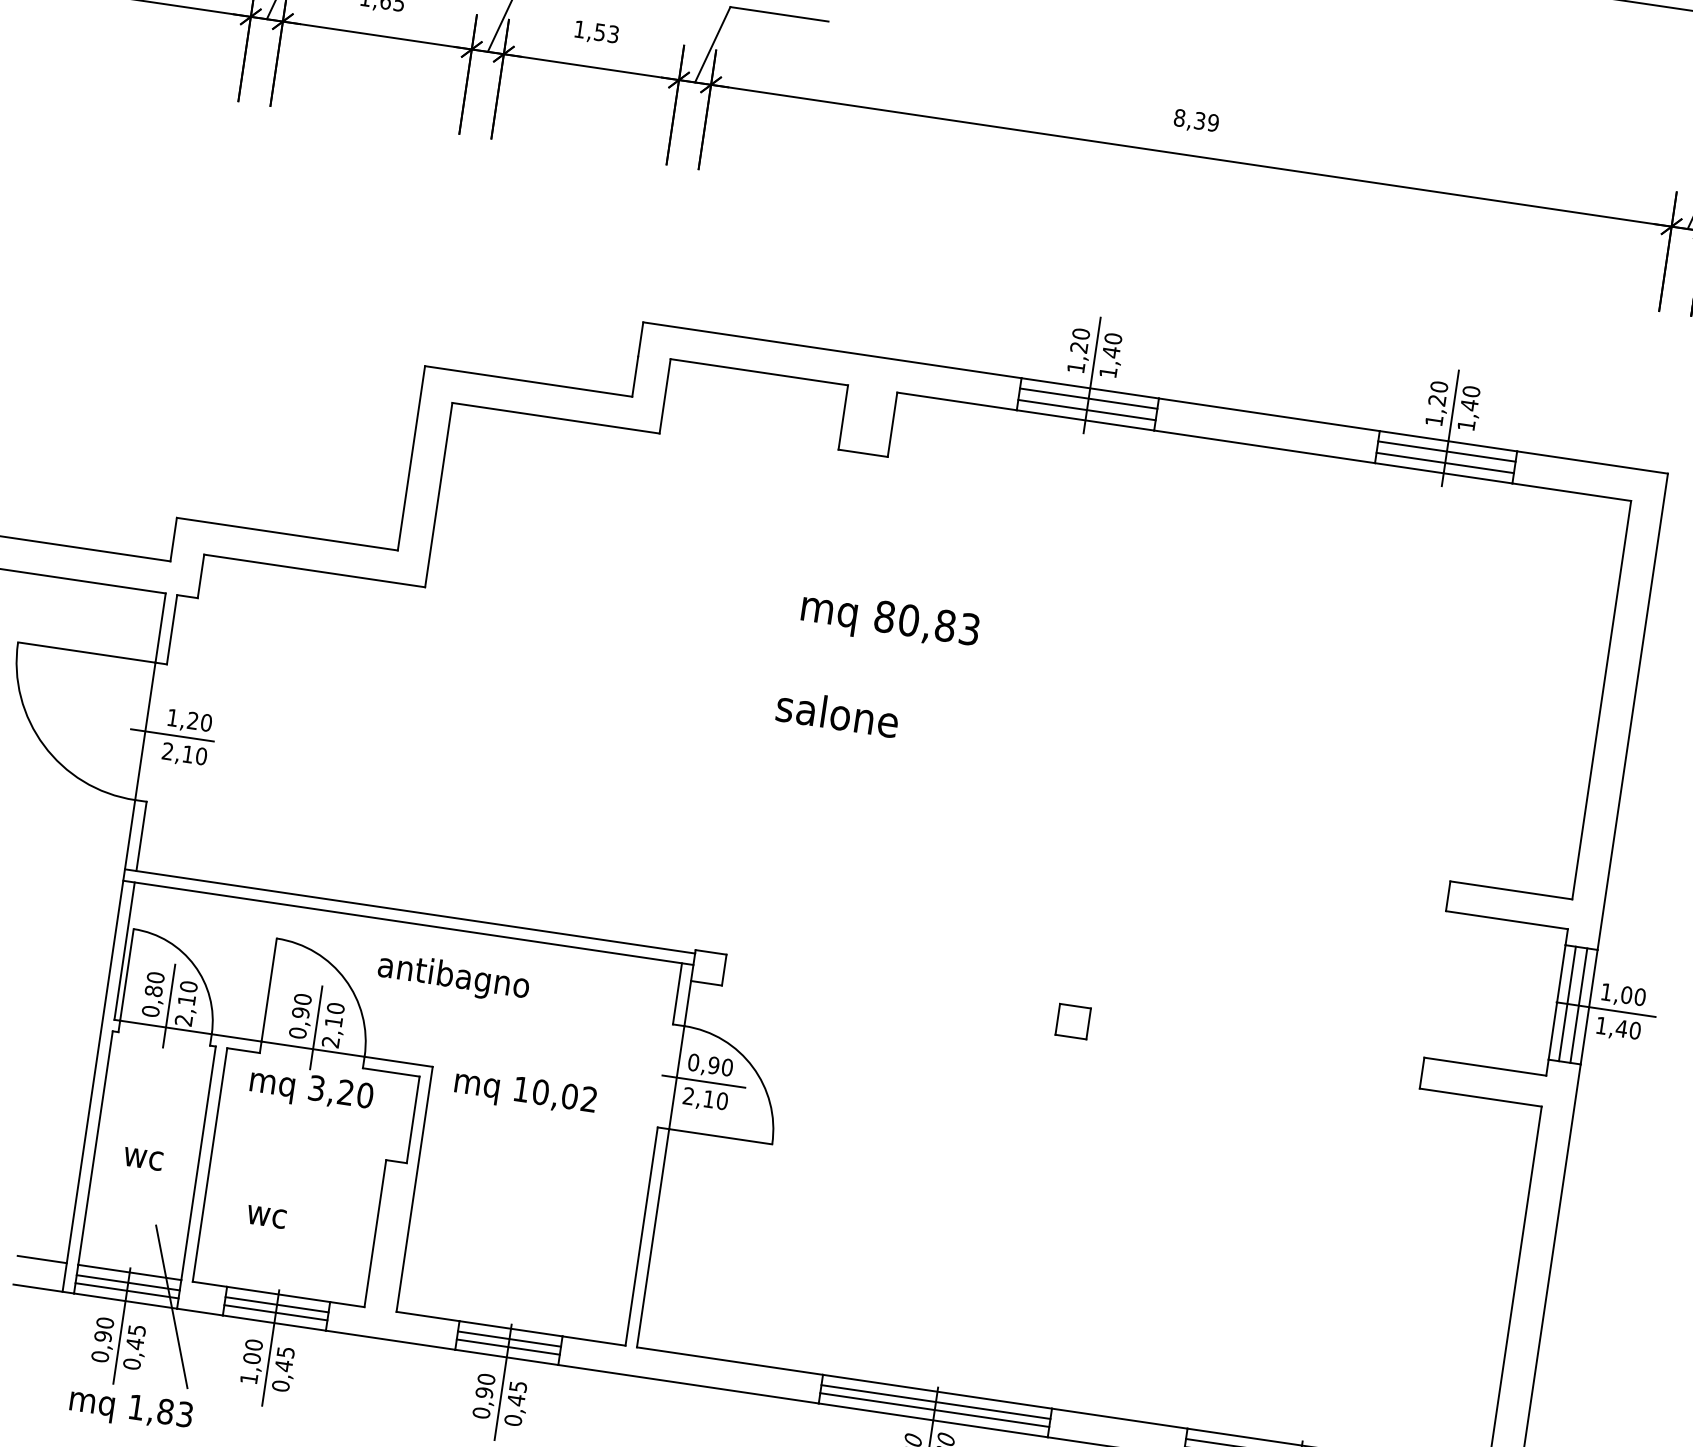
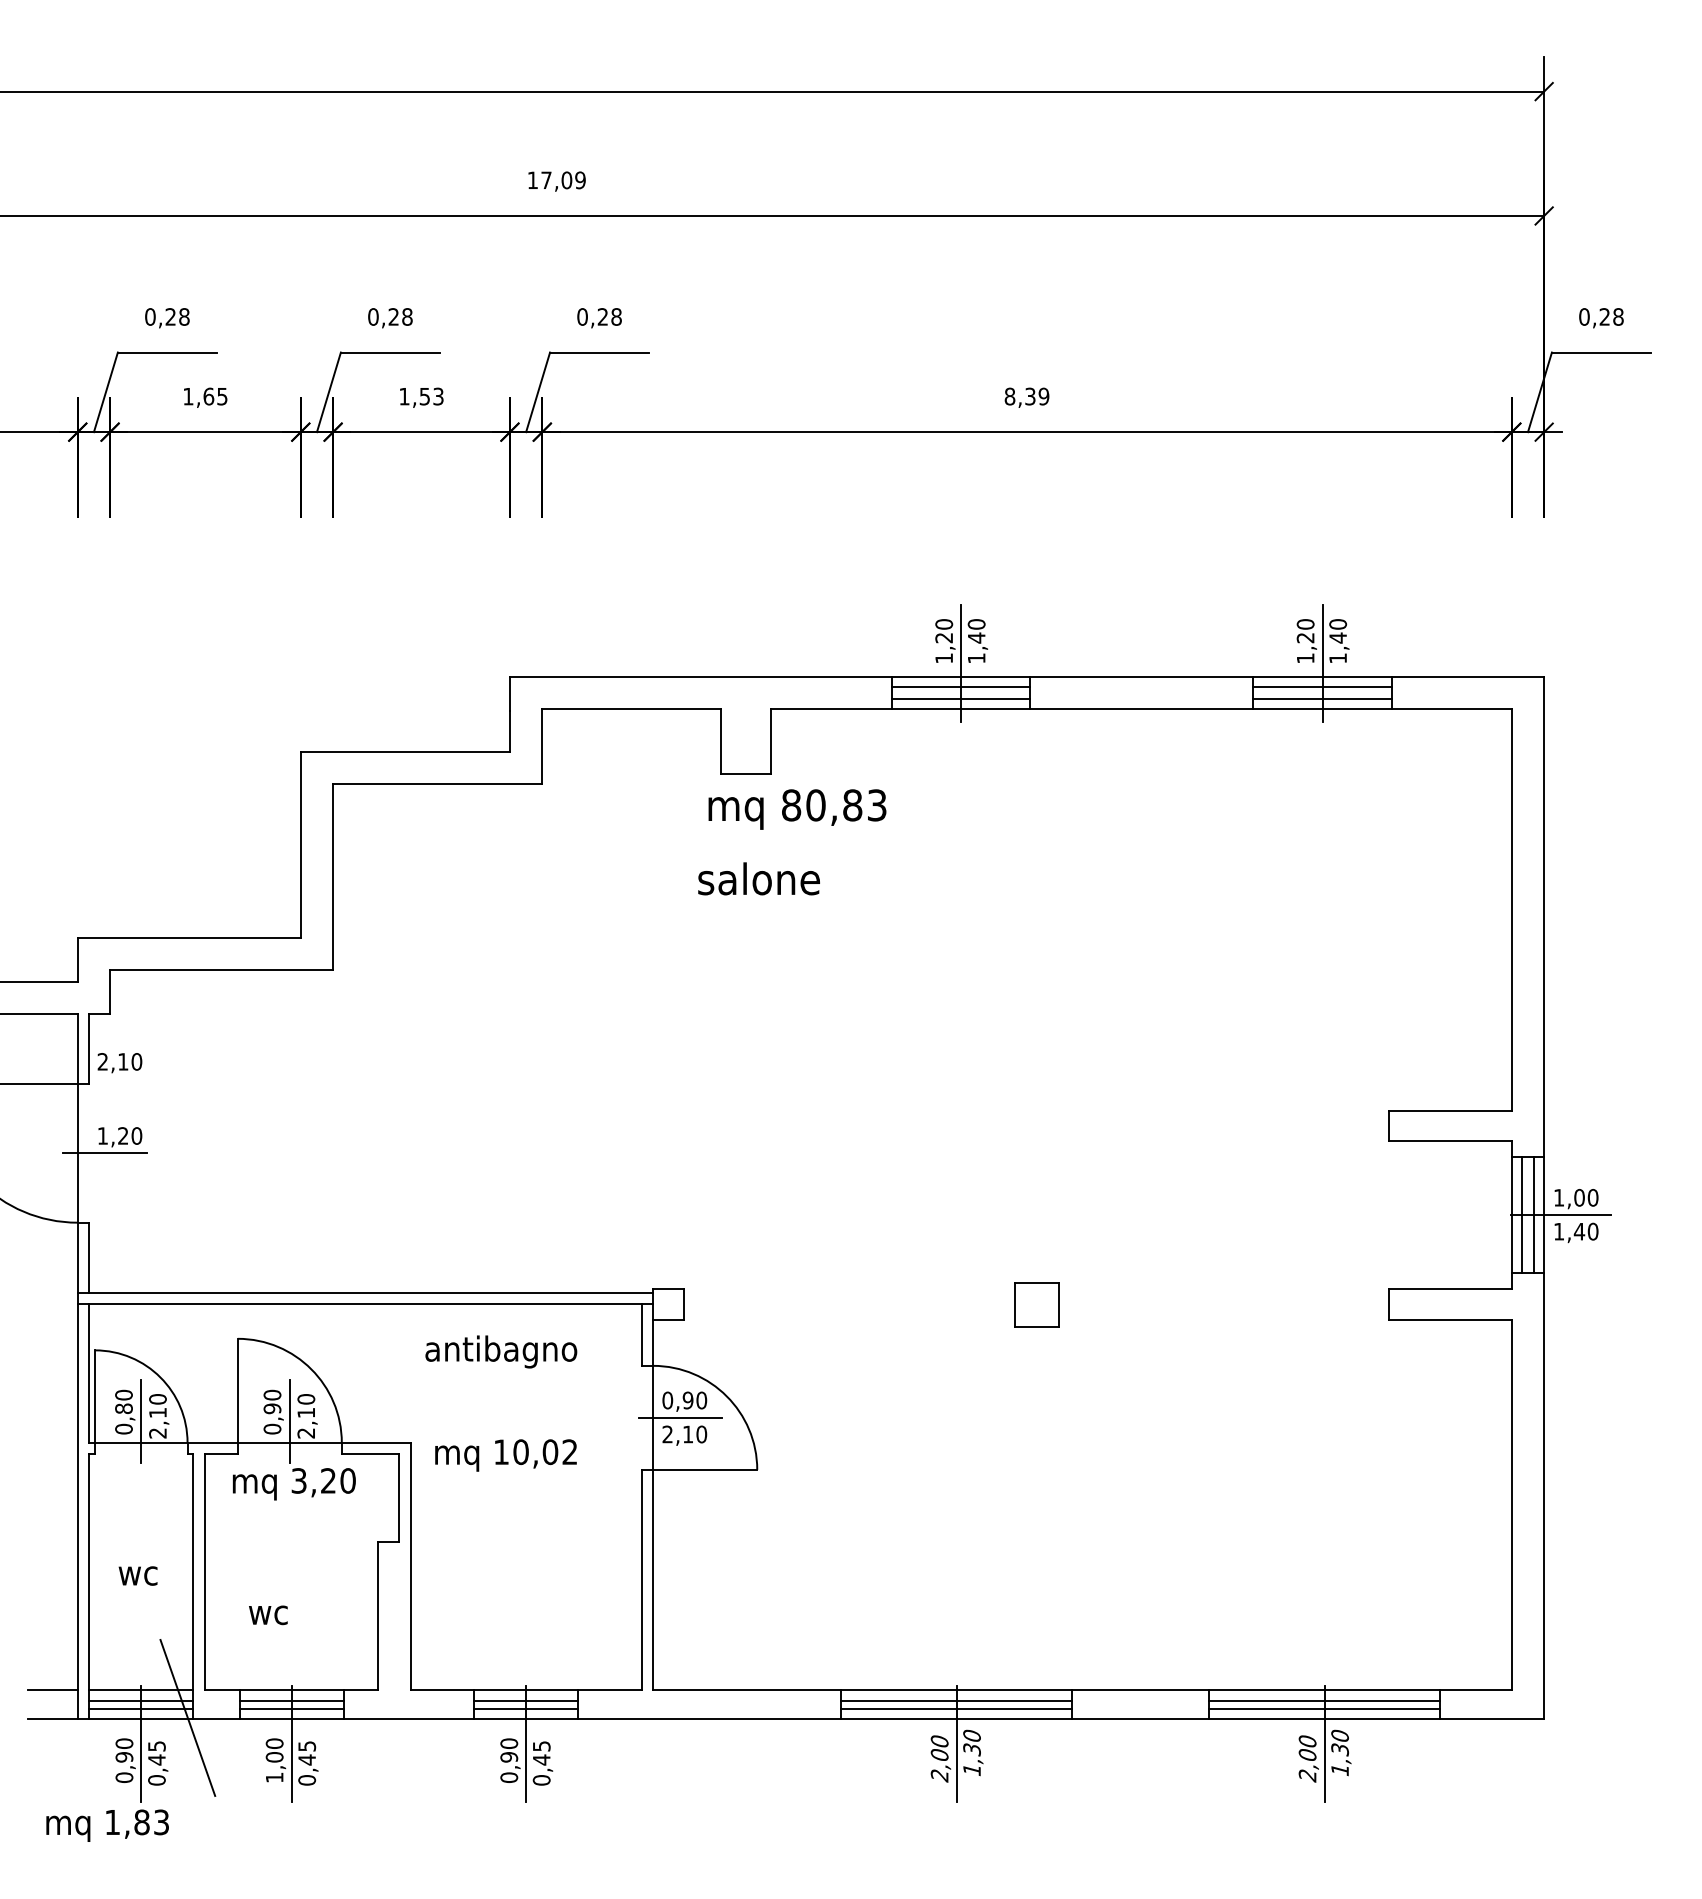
text: (890, 621) -> (797, 809), moved
text: (837, 713) -> (758, 878), moved
text: (184, 755) -> (119, 1063), moved
text: (453, 977) -> (501, 1351), moved
part: (1073, 1021) -> (1036, 1304), size x1.4
text: (130, 1409) -> (107, 1825), moved

